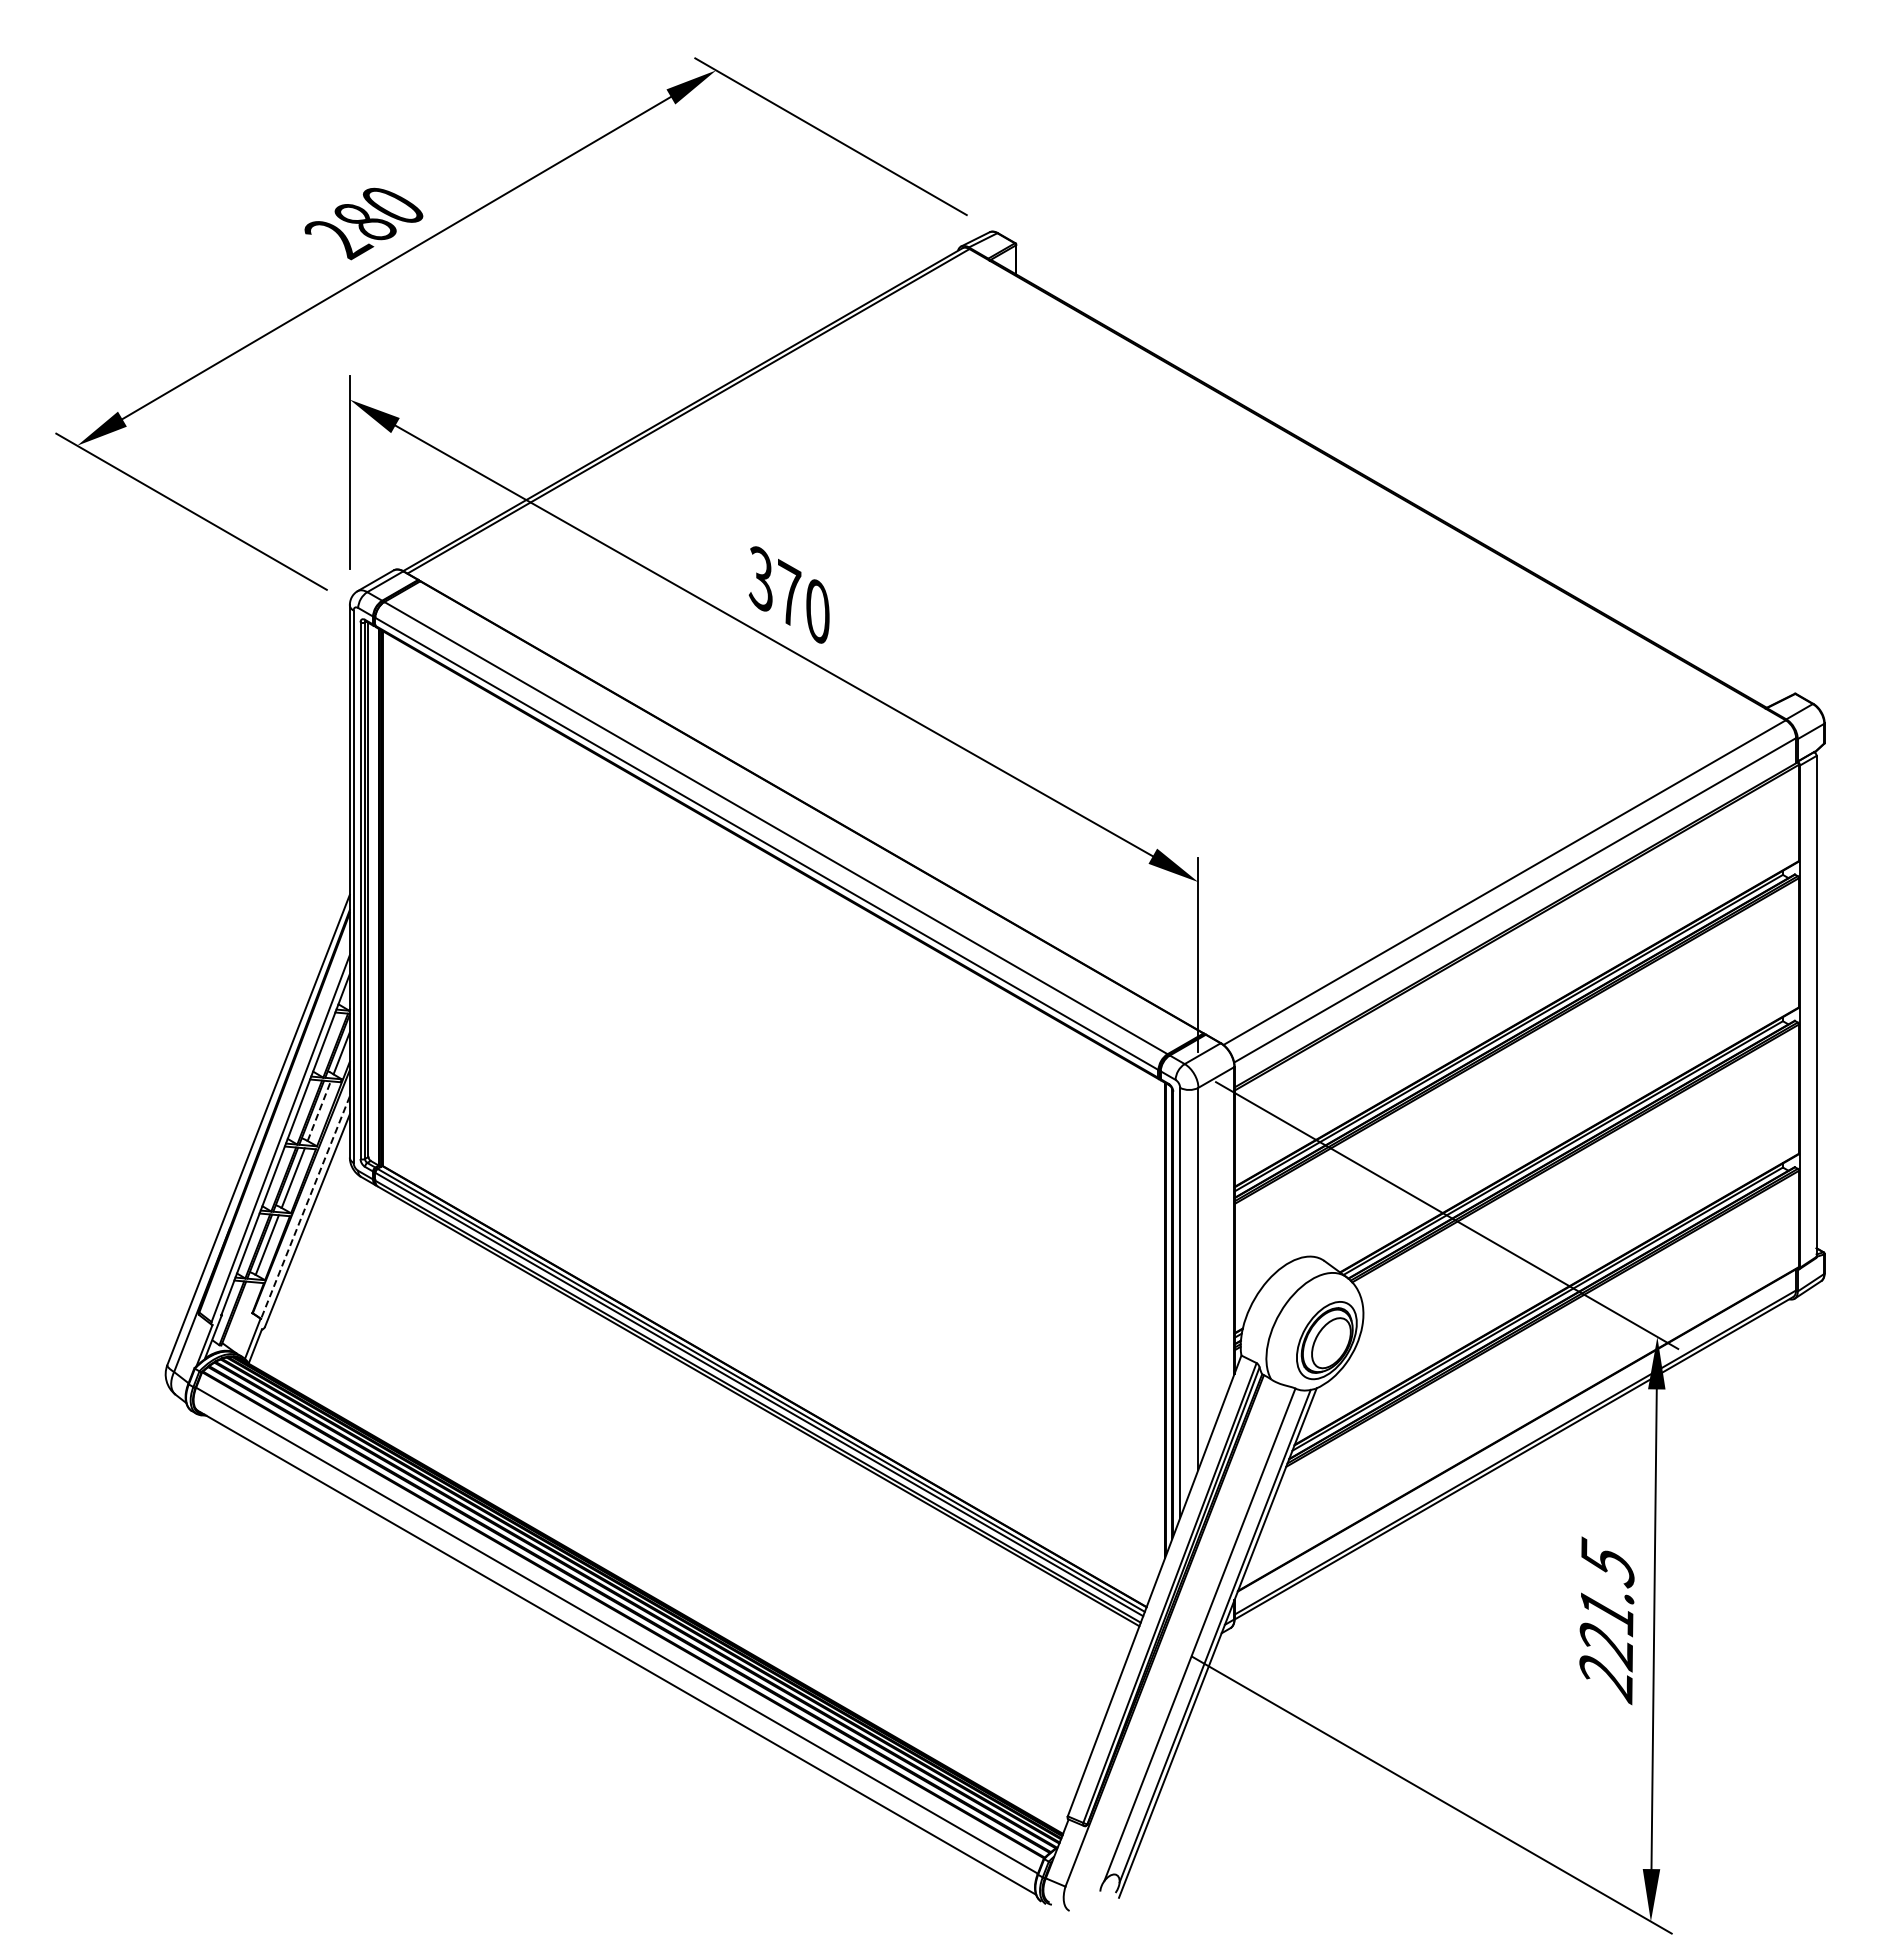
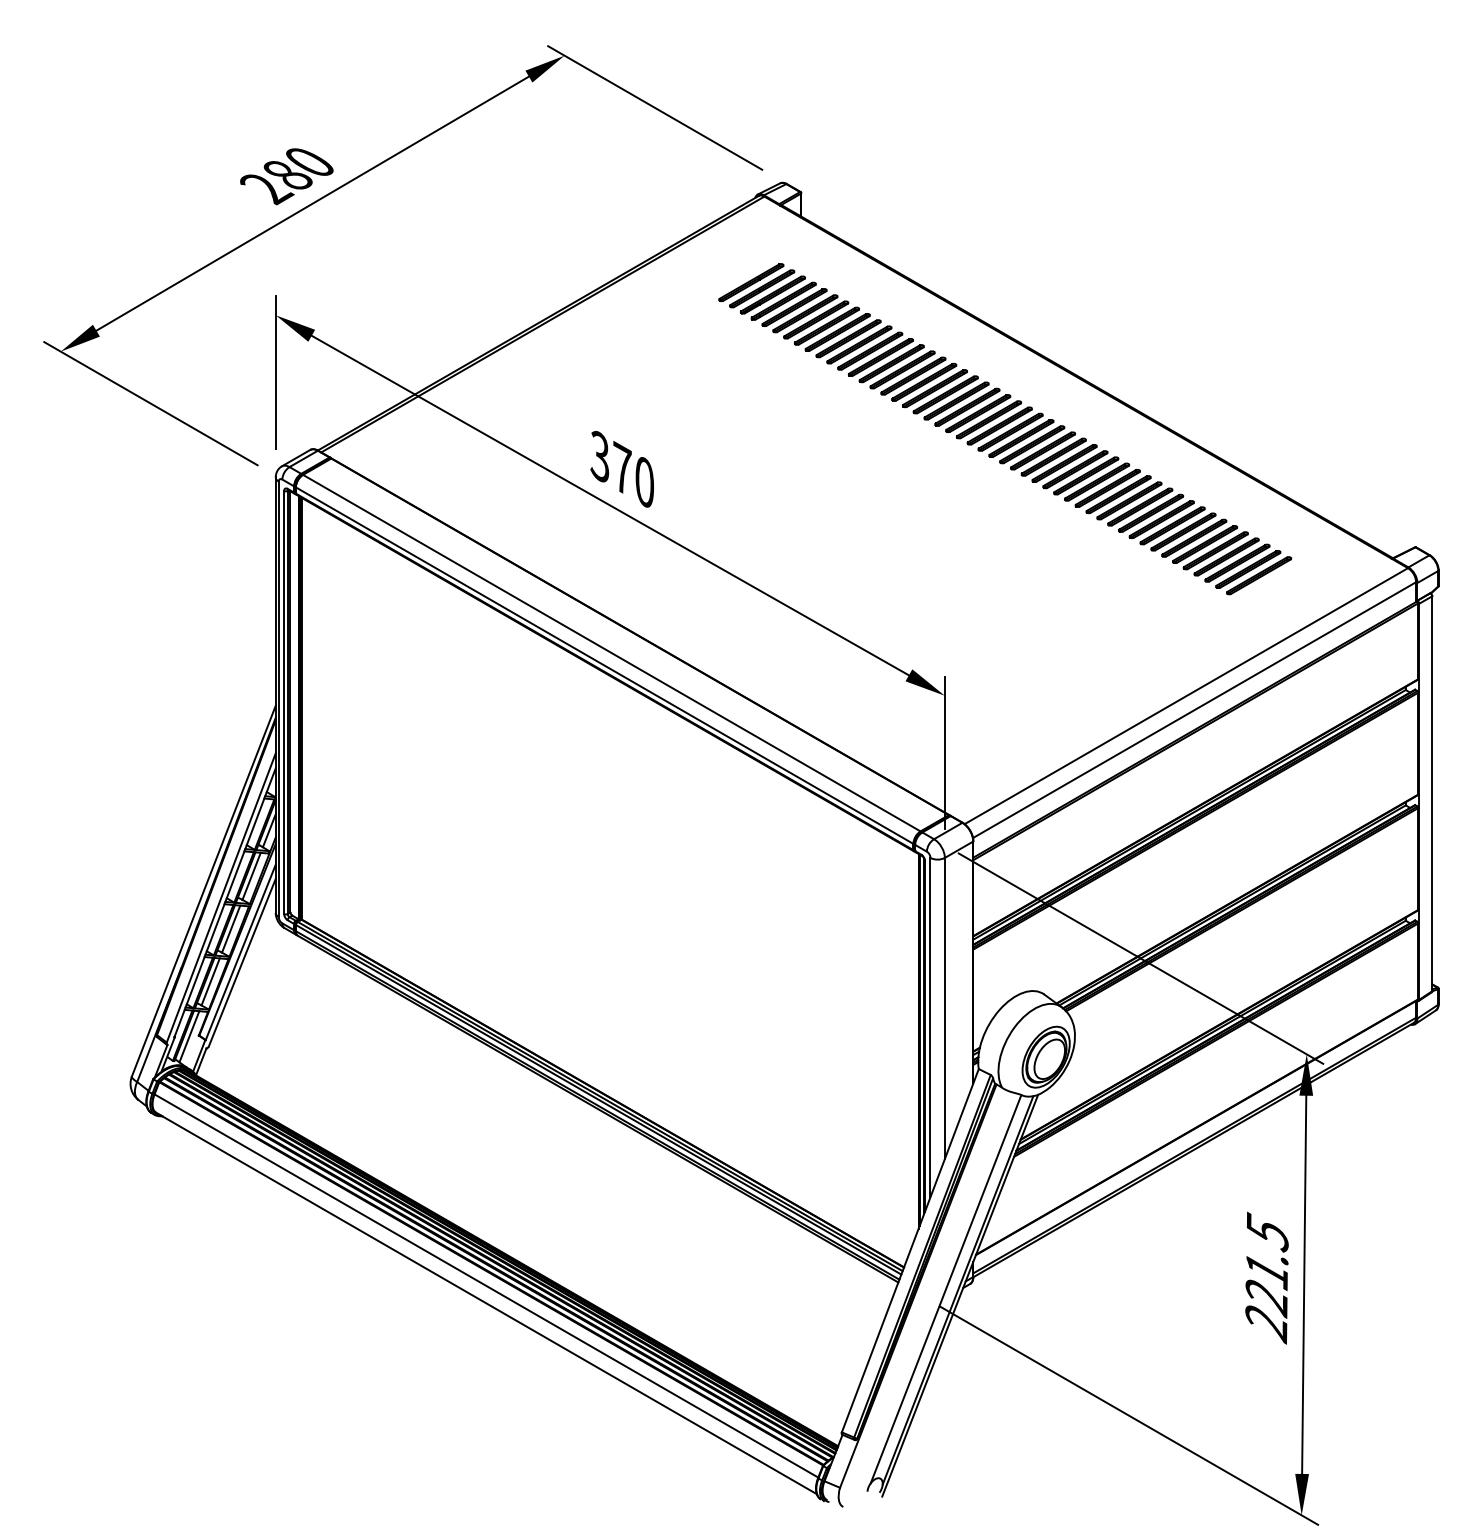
part: (1274, 543) -> (1004, 428), added
line: (319, 1111) -> (251, 876), dashed -> solid
line: (305, 1207) -> (240, 952), dashed -> solid
line: (239, 1314) -> (188, 1036), added

